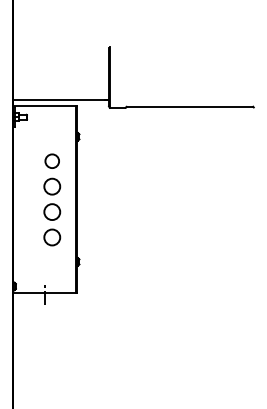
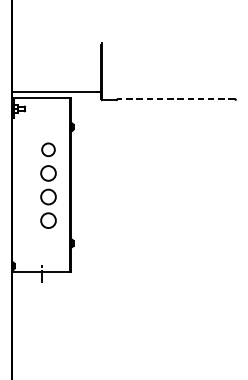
line: (190, 106) -> (176, 98), solid -> dashed

